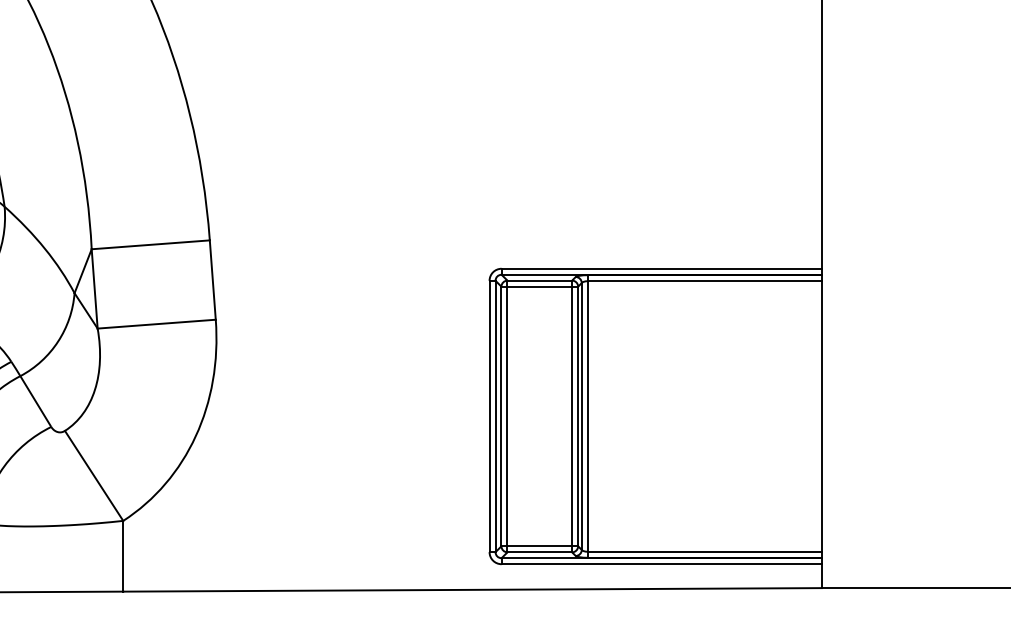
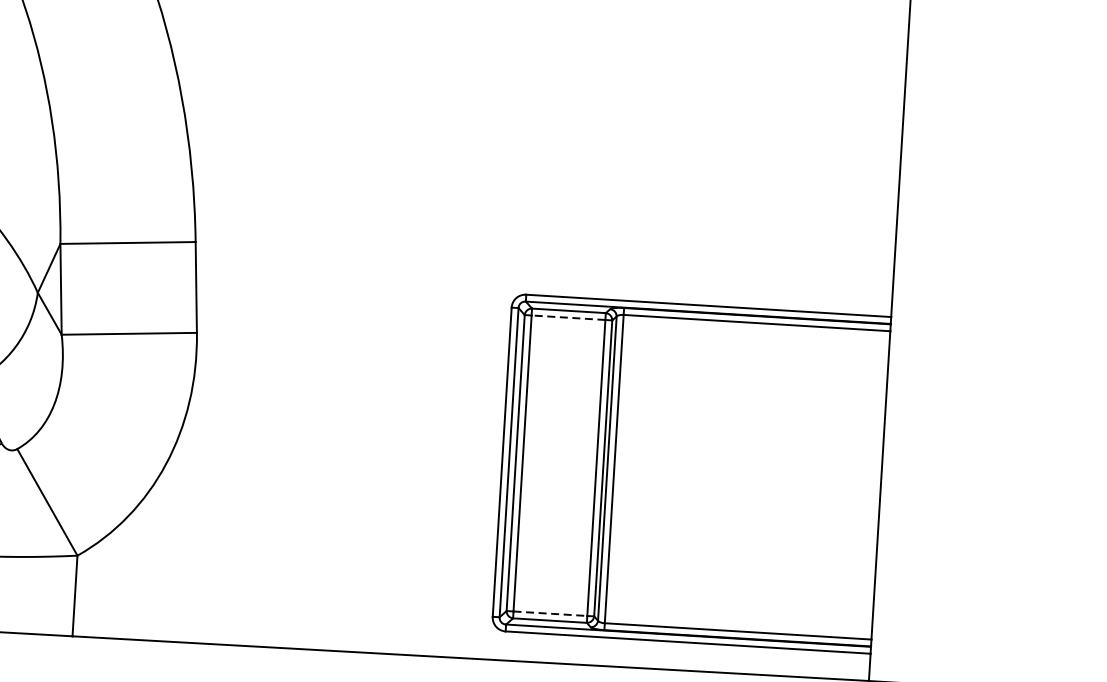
line: (539, 286) -> (568, 317), solid -> dashed
line: (540, 546) -> (551, 613), solid -> dashed

